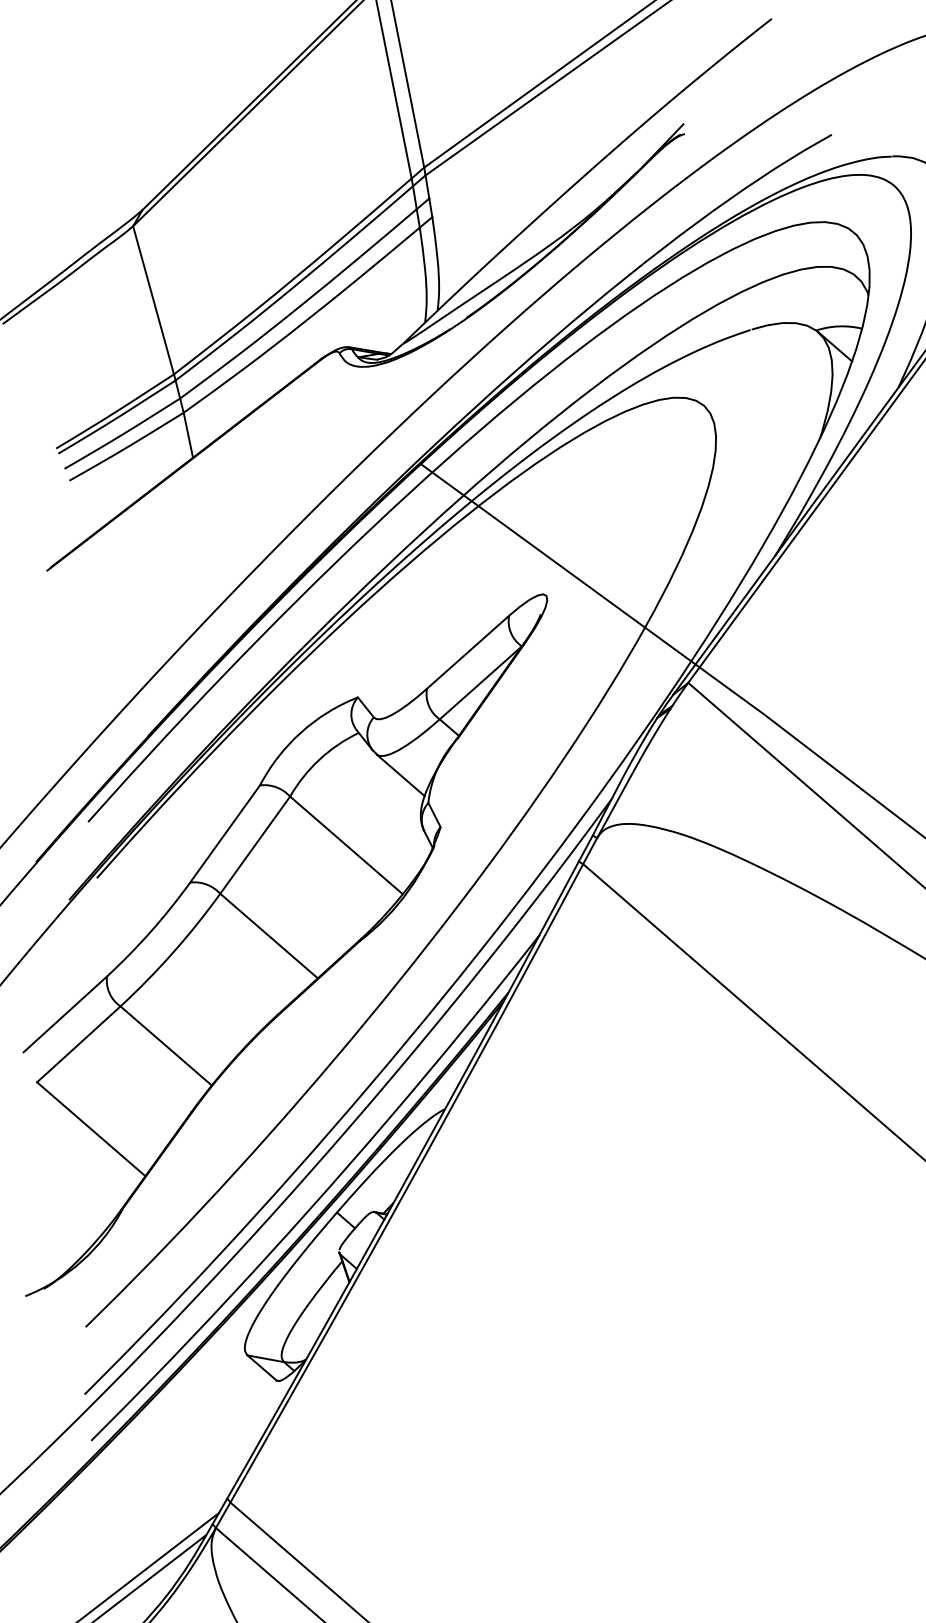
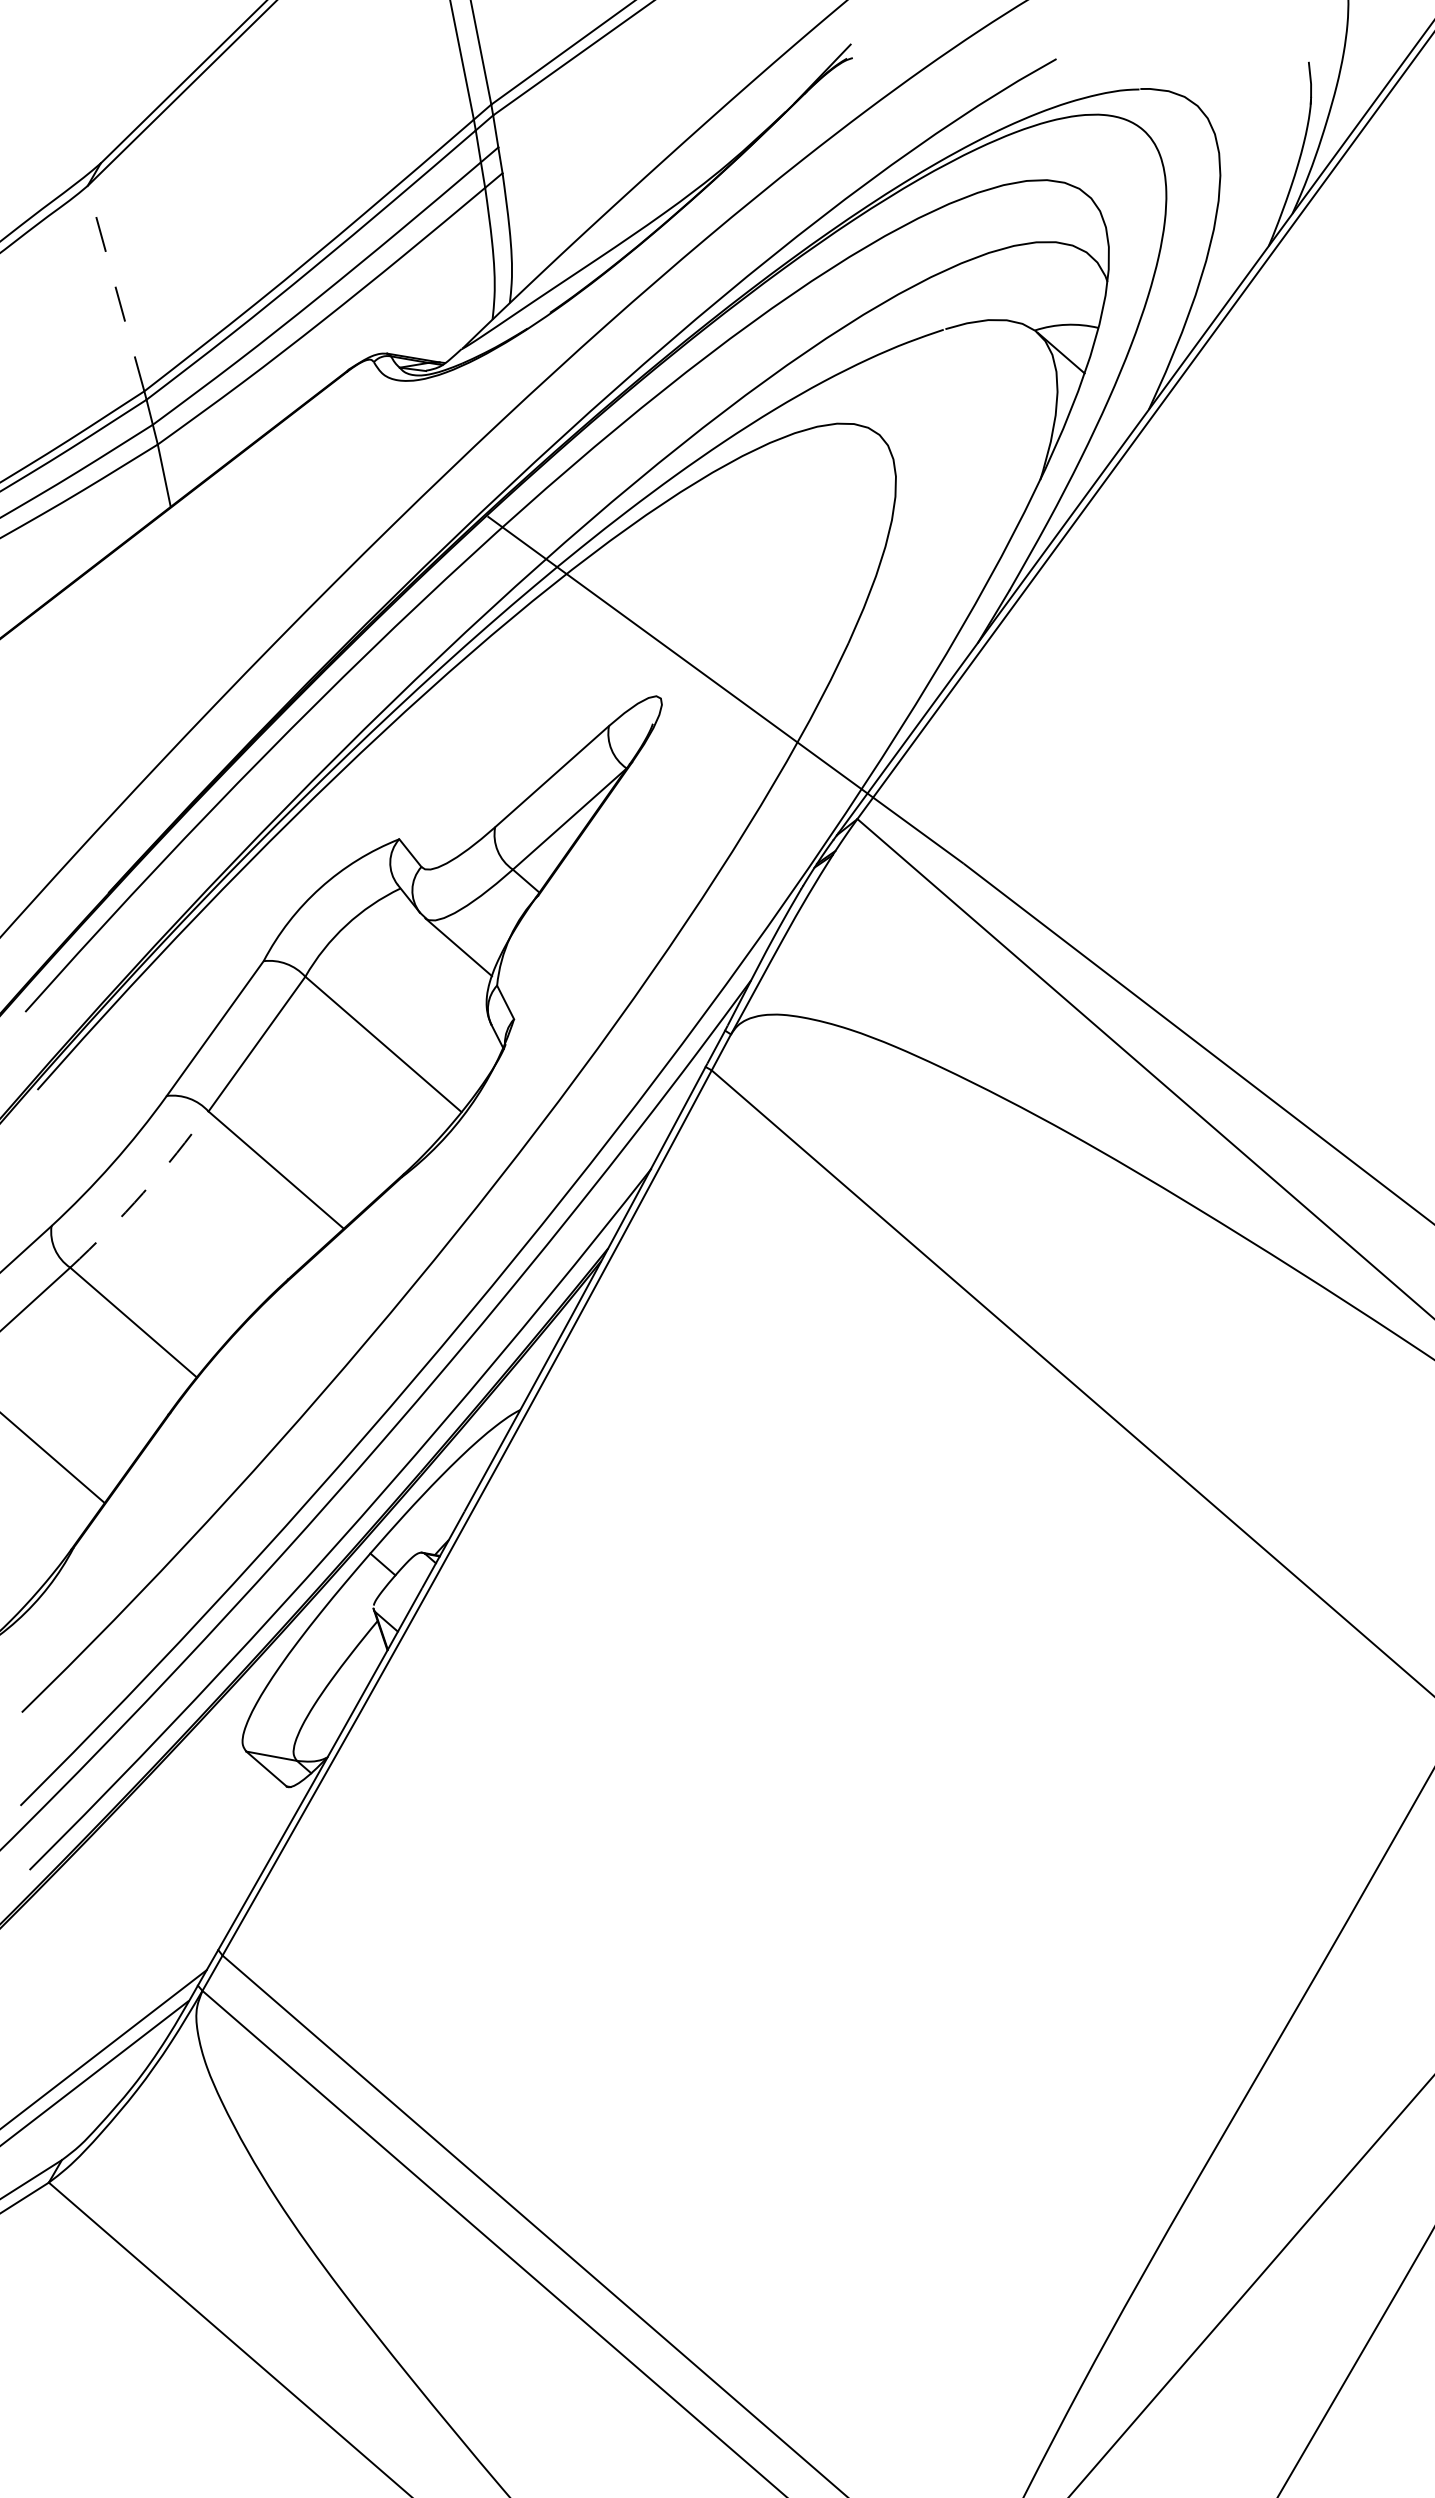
line: (153, 300) -> (116, 288), solid -> dashed
arc: (173, 952) -> (143, 1193), solid -> dashed

